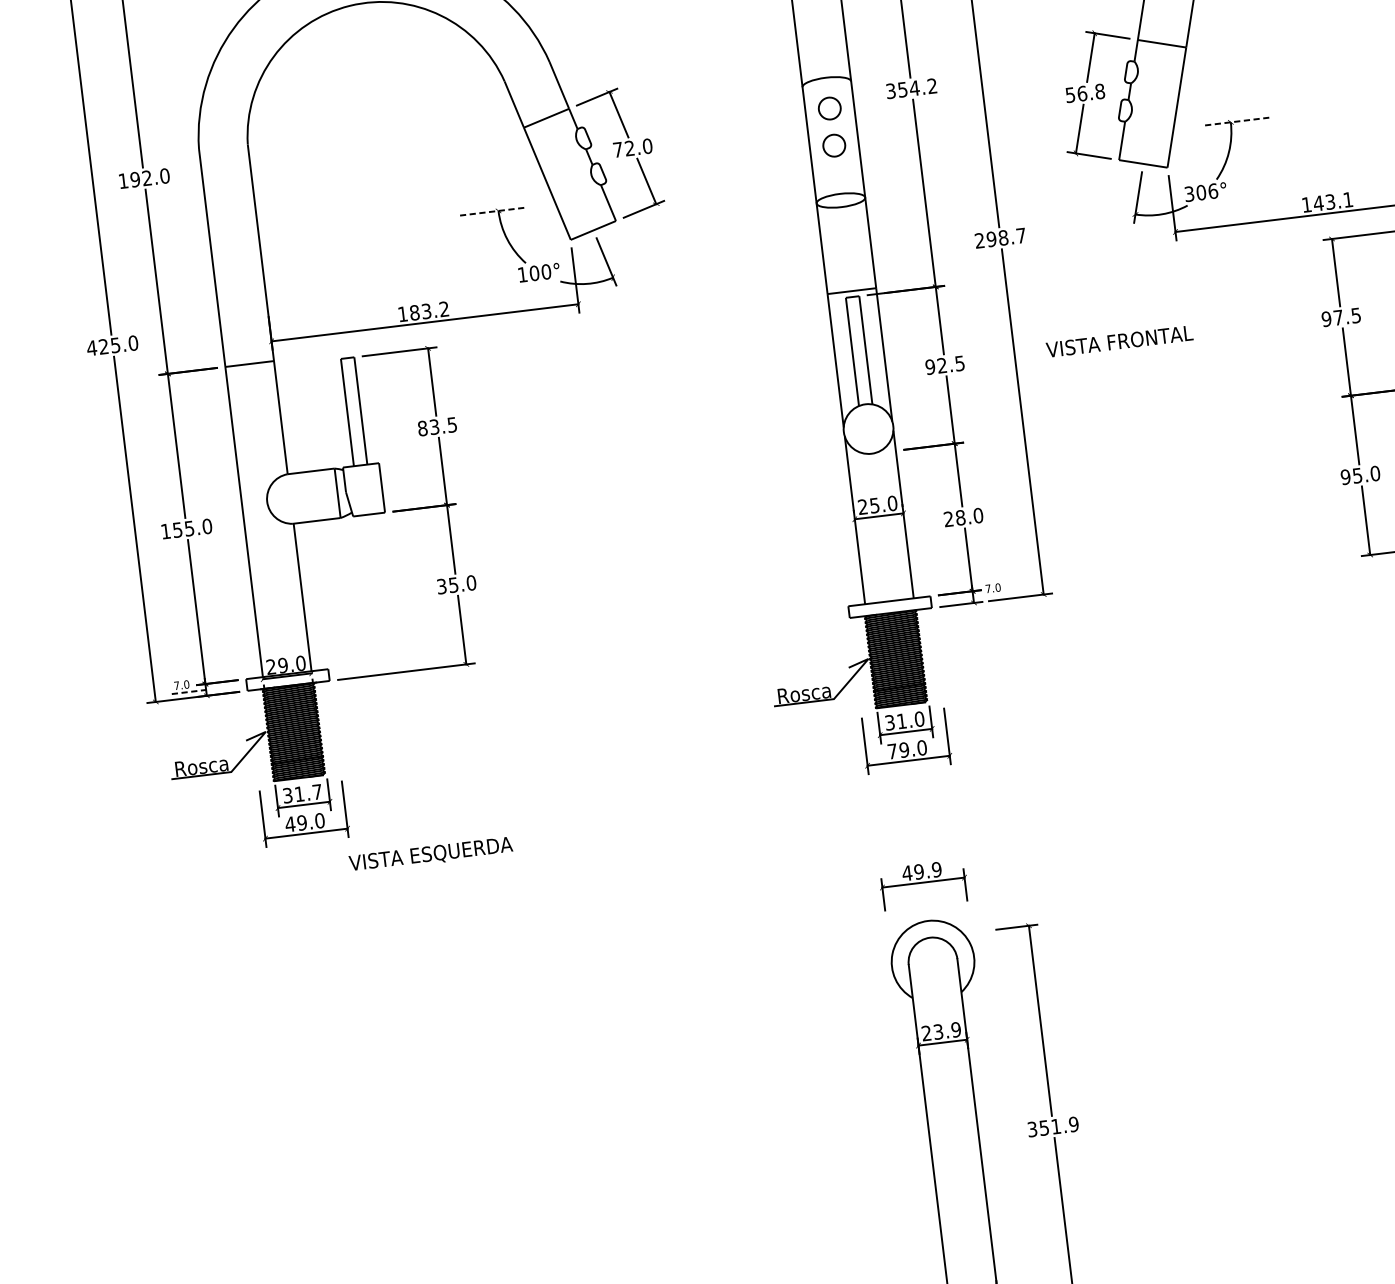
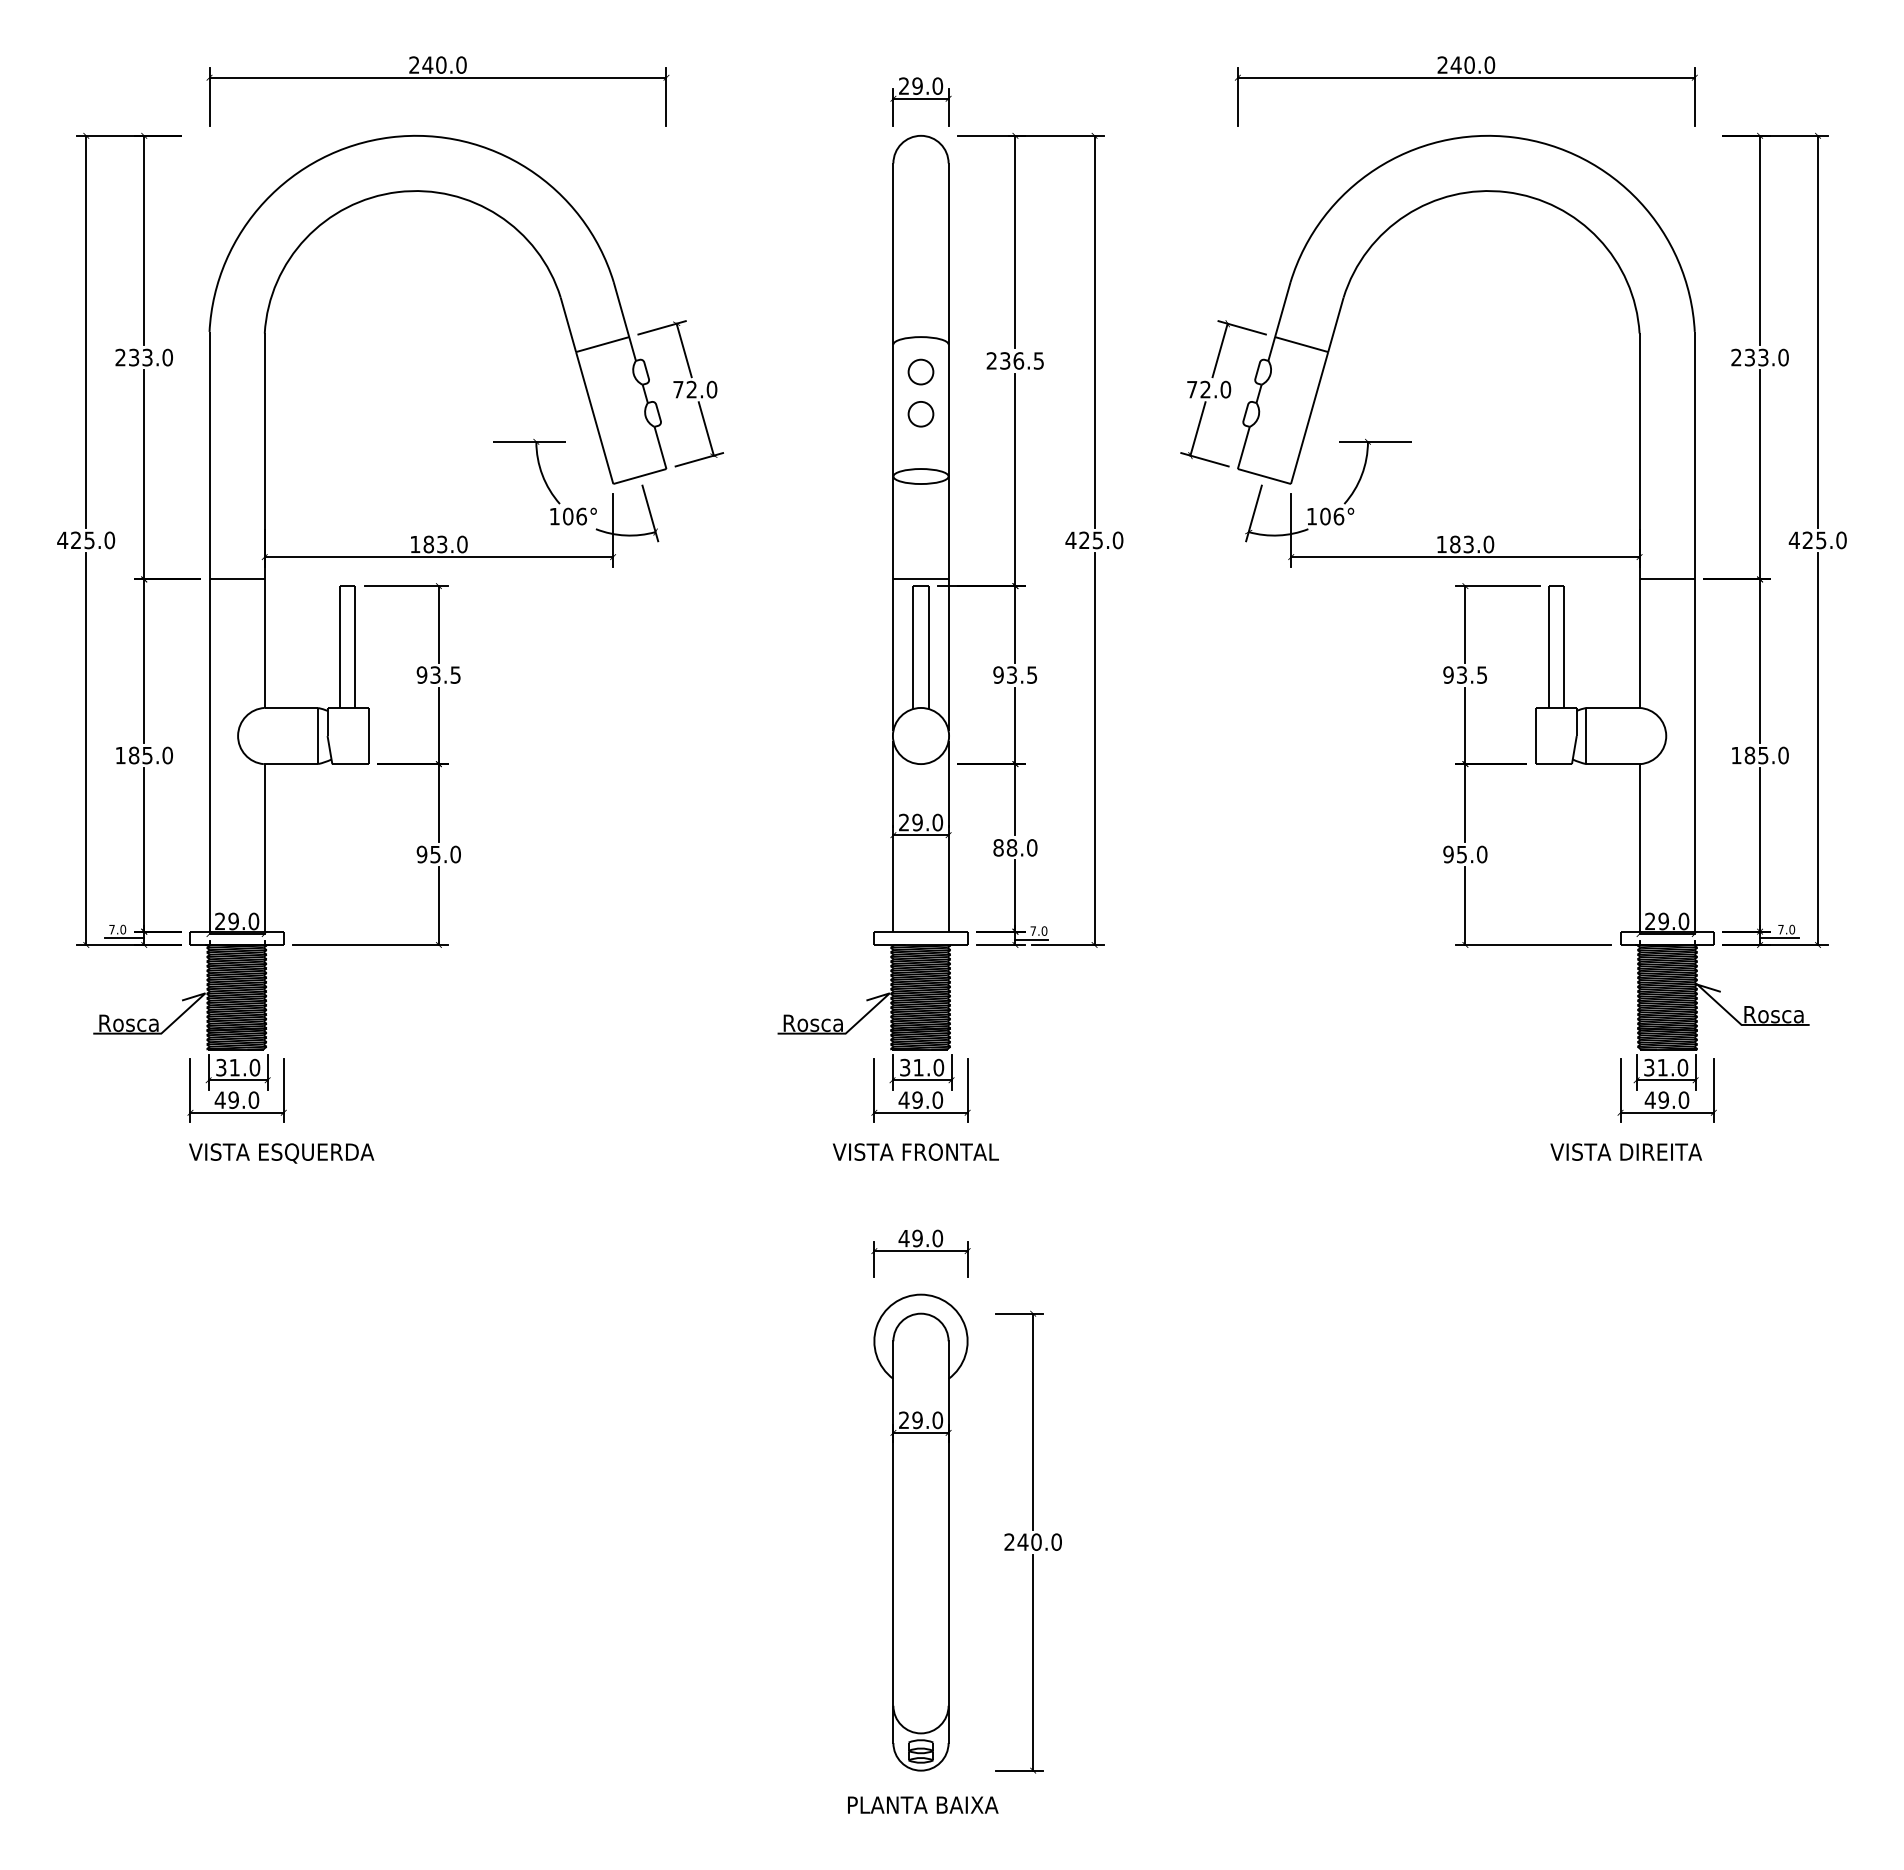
text: (910, 88) -> (1014, 360), 354.2 -> 236.5
text: (1085, 93) -> (1209, 389), 56.8 -> 72.0
line: (1237, 121) -> (1375, 441), dashed -> solid
text: (134, 179) -> (133, 357), 192.0 -> 233.0
text: (1189, 194) -> (1311, 516), 306° -> 106°
text: (1332, 201) -> (1471, 544), 143.1 -> 183.0
line: (491, 211) -> (528, 441), dashed -> solid
text: (1000, 238) -> (1094, 540), 298.7 -> 425.0
text: (546, 271) -> (581, 516), 100° -> 106°
text: (444, 309) -> (462, 544), 183.2 -> 183.0
text: (1337, 317) -> (1461, 674), 97.5 -> 93.5
text: (1119, 341) -> (915, 1151), moved
text: (941, 365) -> (1011, 674), 92.5 -> 93.5
text: (422, 428) -> (421, 674), 83.5 -> 93.5
text: (874, 505) -> (917, 822), 25.0 -> 29.0
text: (948, 518) -> (998, 847), 28.0 -> 88.0
text: (177, 530) -> (133, 755), 155.0 -> 185.0
text: (441, 586) -> (421, 854), 35.0 -> 95.0
line: (987, 596) -> (1031, 939), added
line: (189, 692) -> (125, 938), dashed -> solid
text: (891, 750) -> (903, 1099), 79.0 -> 49.0
text: (316, 791) -> (254, 1067), 31.7 -> 31.0
text: (430, 854) -> (281, 1153), moved
text: (936, 869) -> (937, 1238), 49.9 -> 49.0
text: (947, 1031) -> (927, 1420), 23.9 -> 29.0
text: (1052, 1126) -> (1032, 1541), 351.9 -> 240.0

